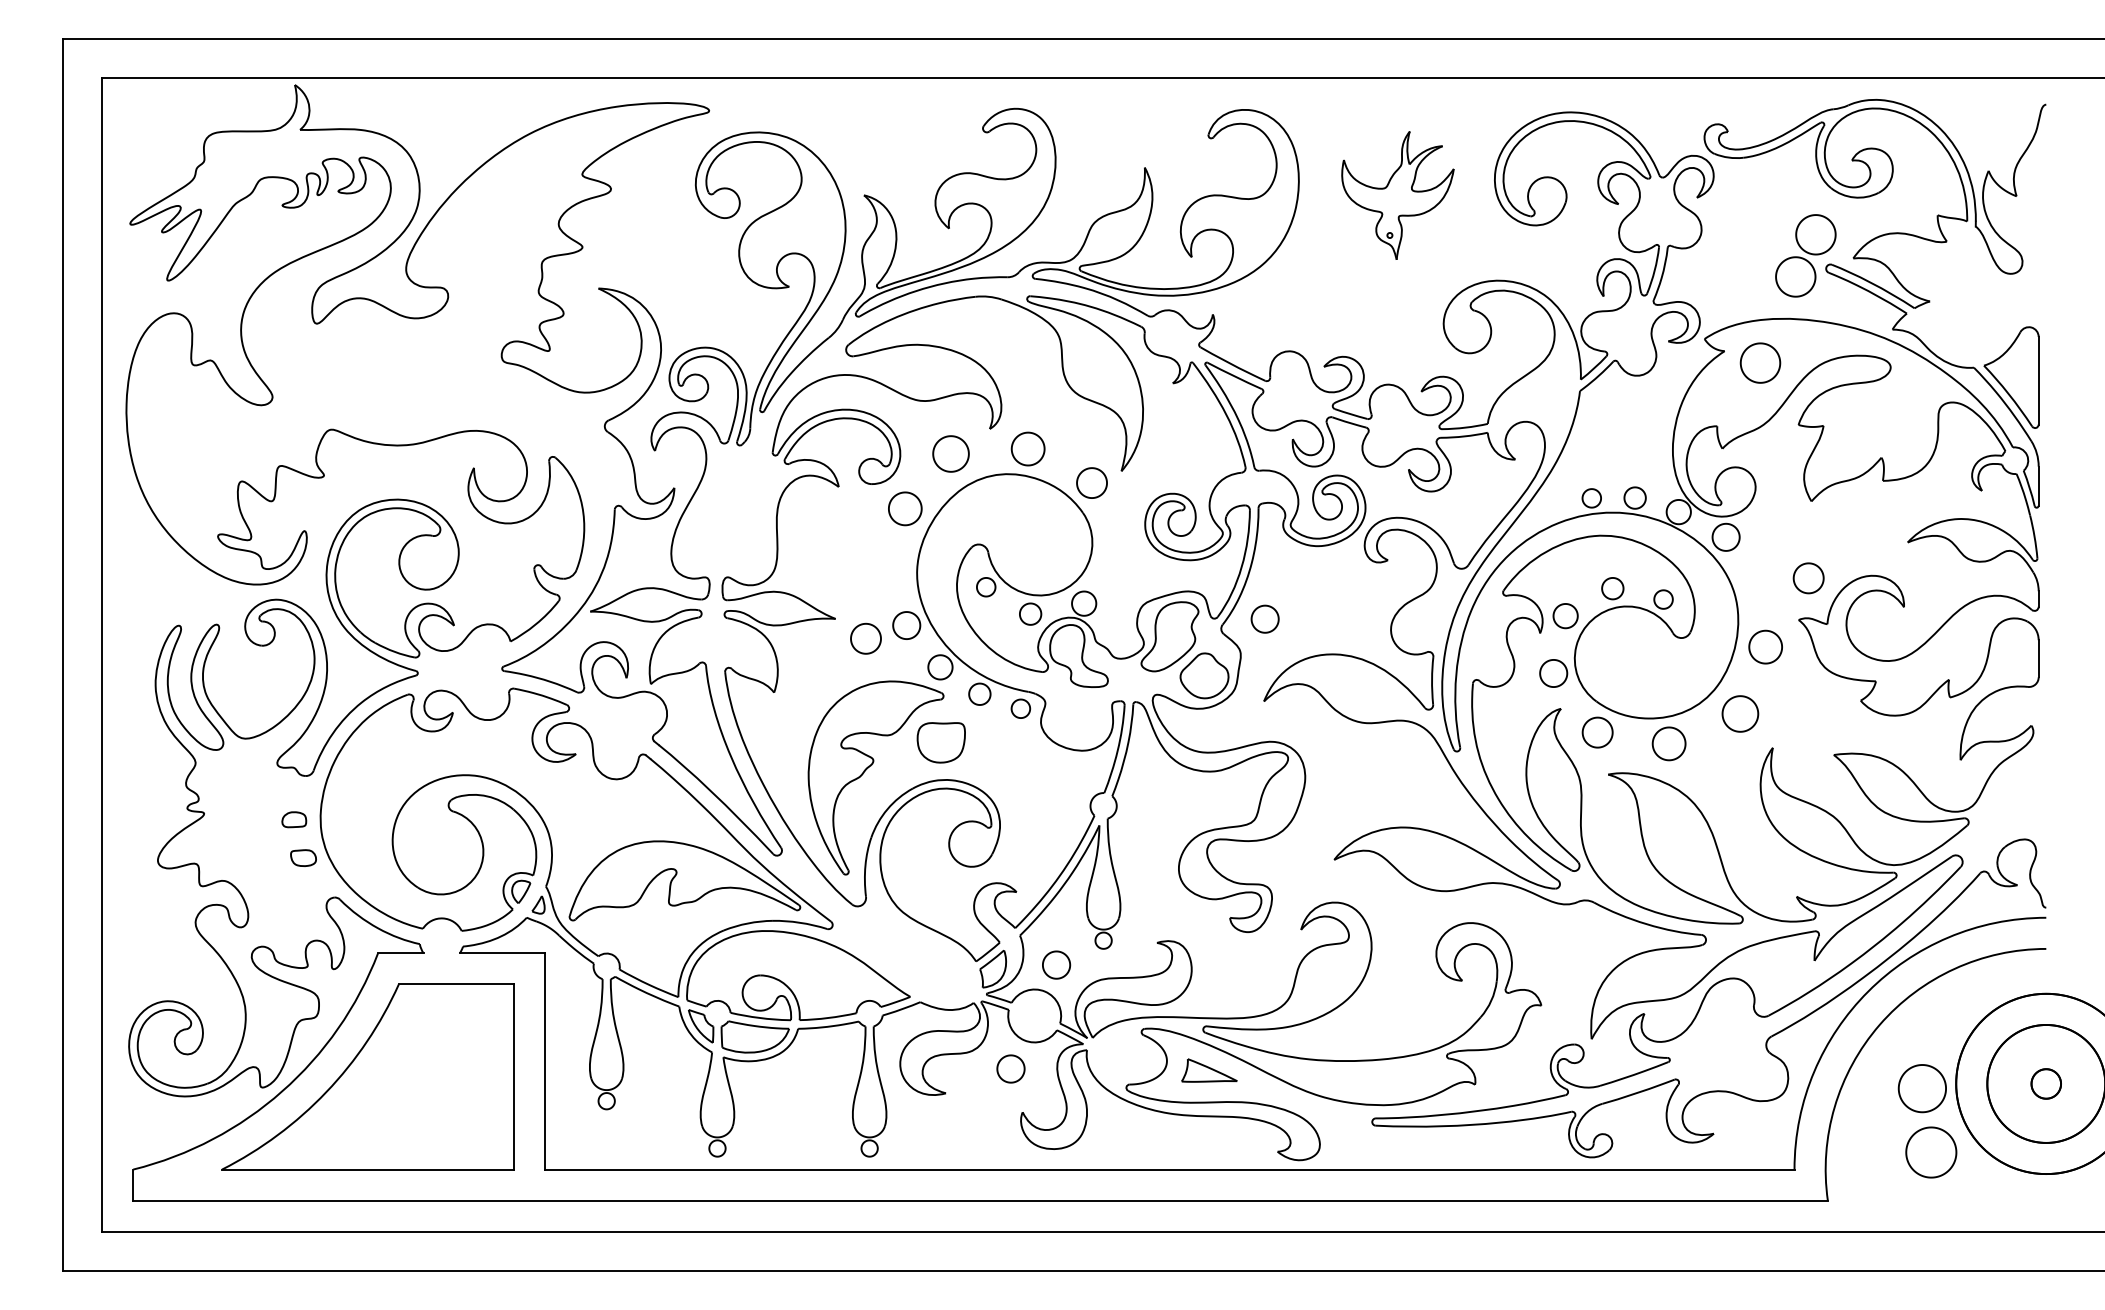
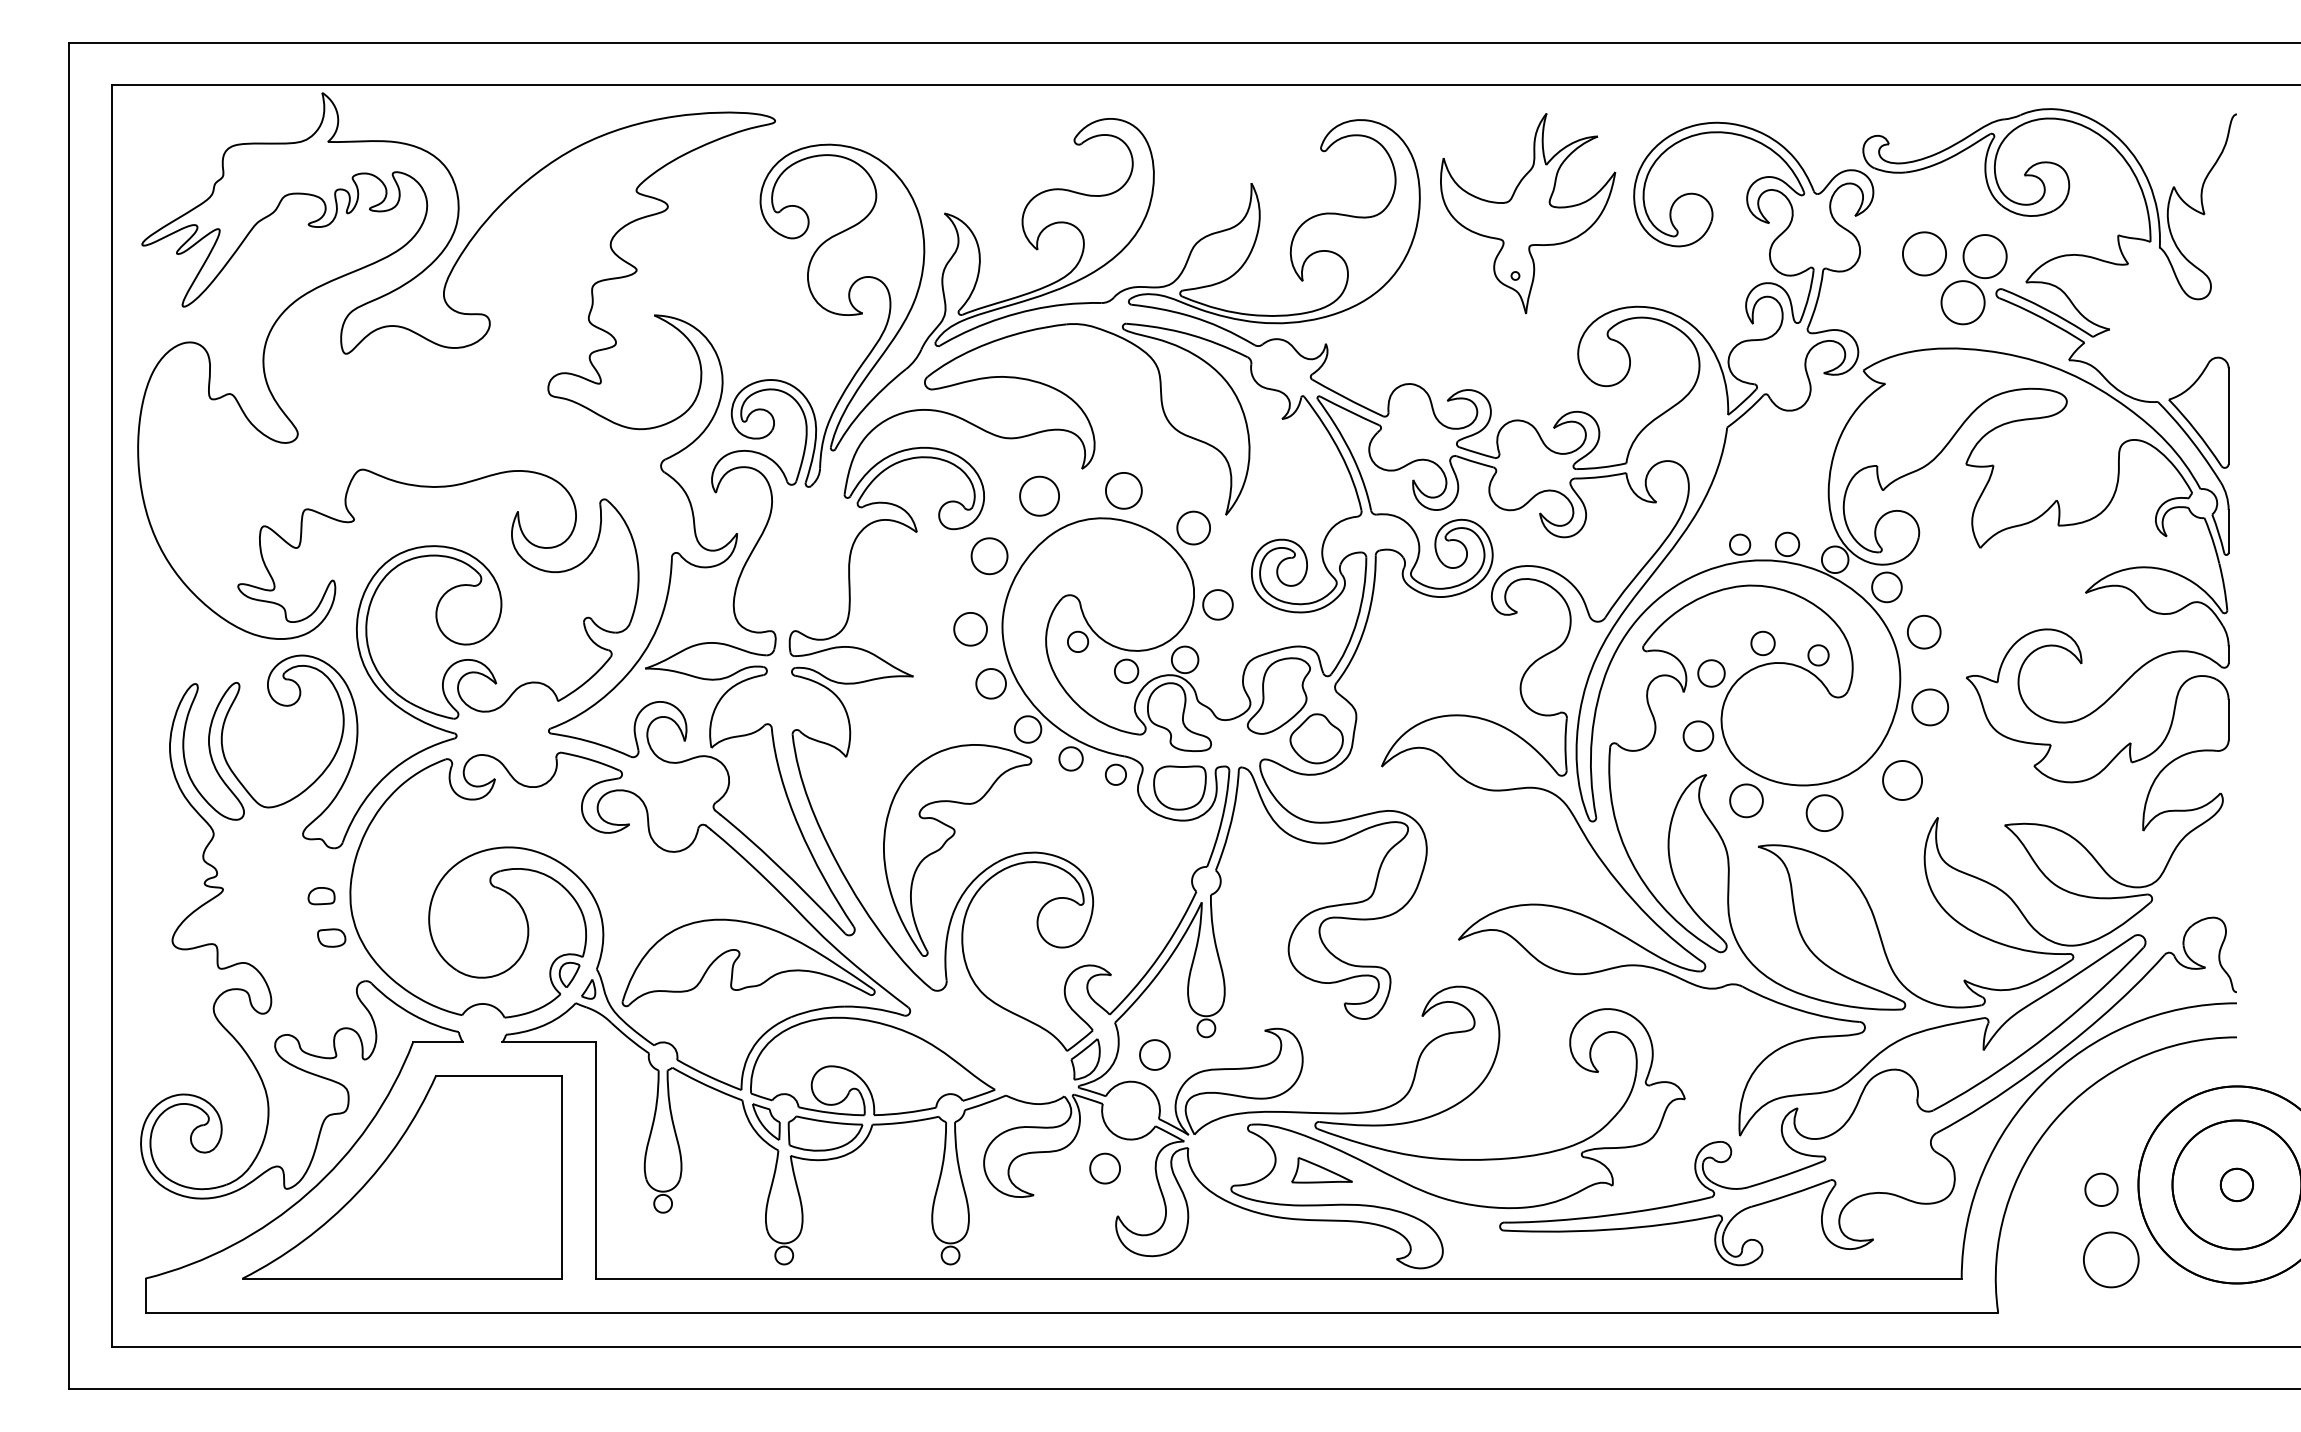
part: (1398, 195) -> (1528, 213), size x1.43
part: (1760, 362) -> (1924, 253), moved
part: (1808, 577) -> (1924, 631), moved
part: (1264, 618) -> (1217, 604), moved
part: (865, 638) -> (970, 629), moved
part: (940, 742) -> (1179, 787), moved
part: (1922, 1088) -> (2101, 1189), size x0.62

